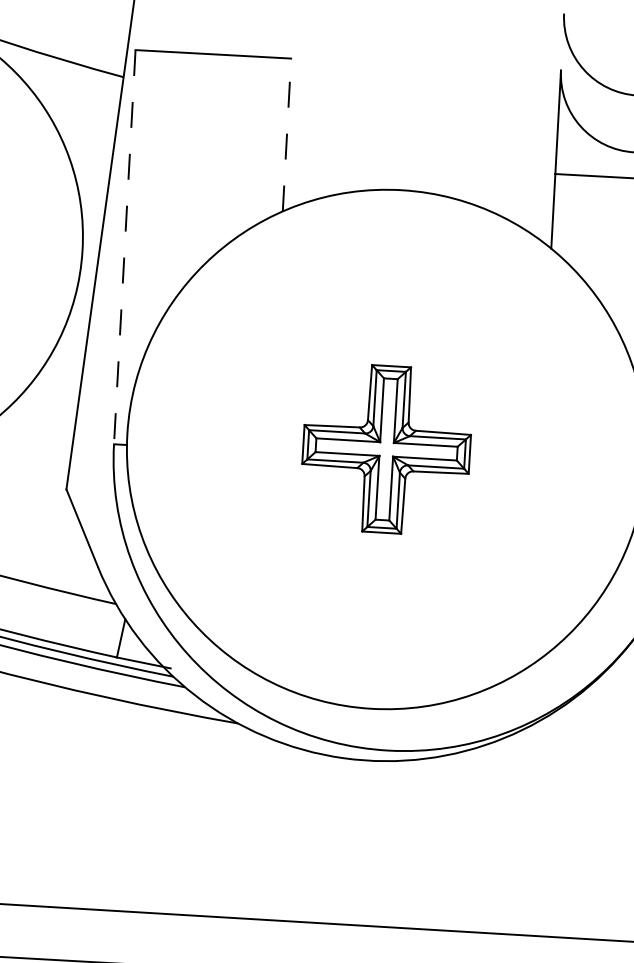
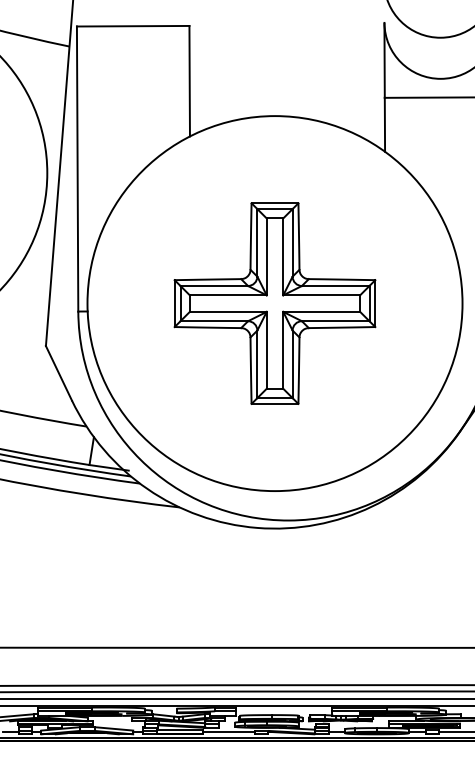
line: (286, 133) -> (189, 80), dashed -> solid
line: (124, 247) -> (77, 169), dashed -> solid
part: (385, 449) -> (274, 303), size x1.67

